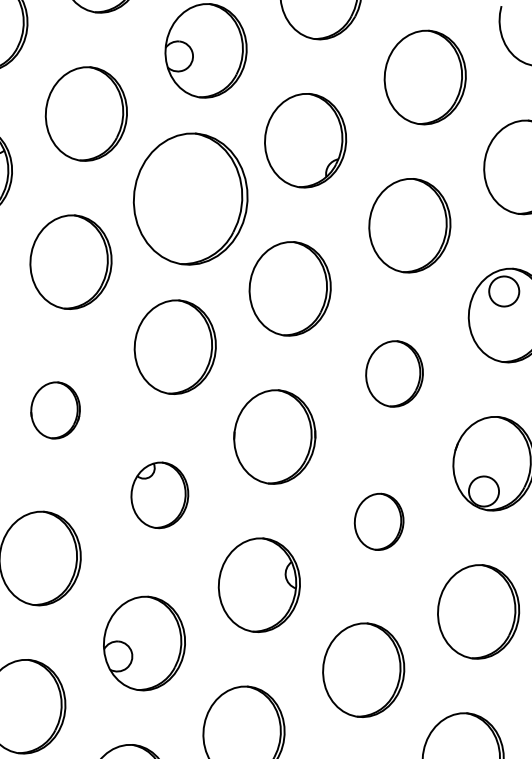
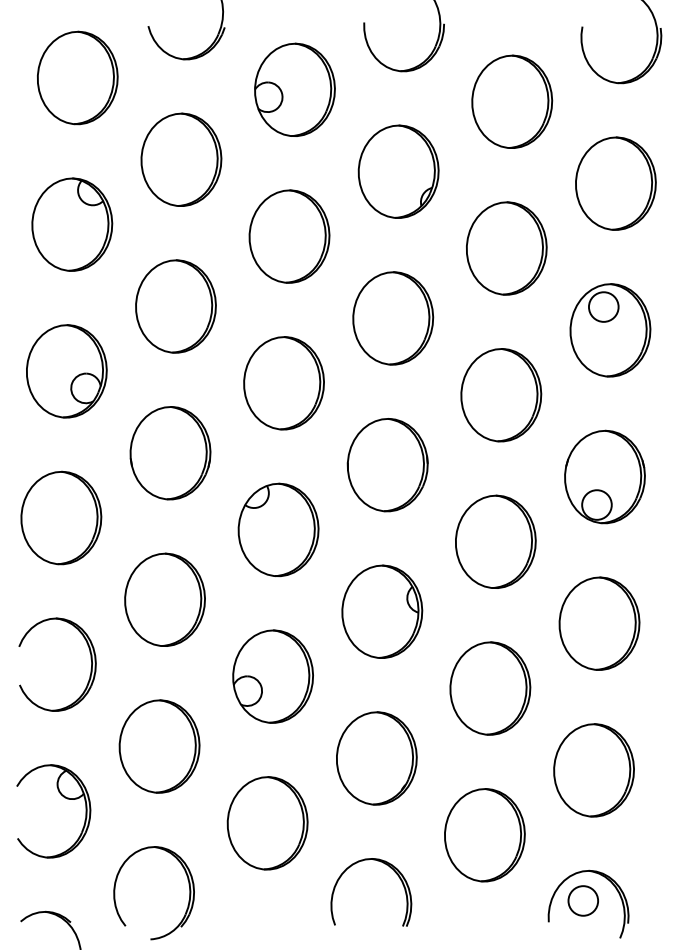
part: (190, 198) -> (289, 236), size x0.71
part: (394, 374) -> (501, 395), size x1.43
part: (55, 410) -> (170, 453), size x1.67
part: (159, 494) -> (278, 529), size x1.43
part: (378, 521) -> (495, 541), size x1.67

